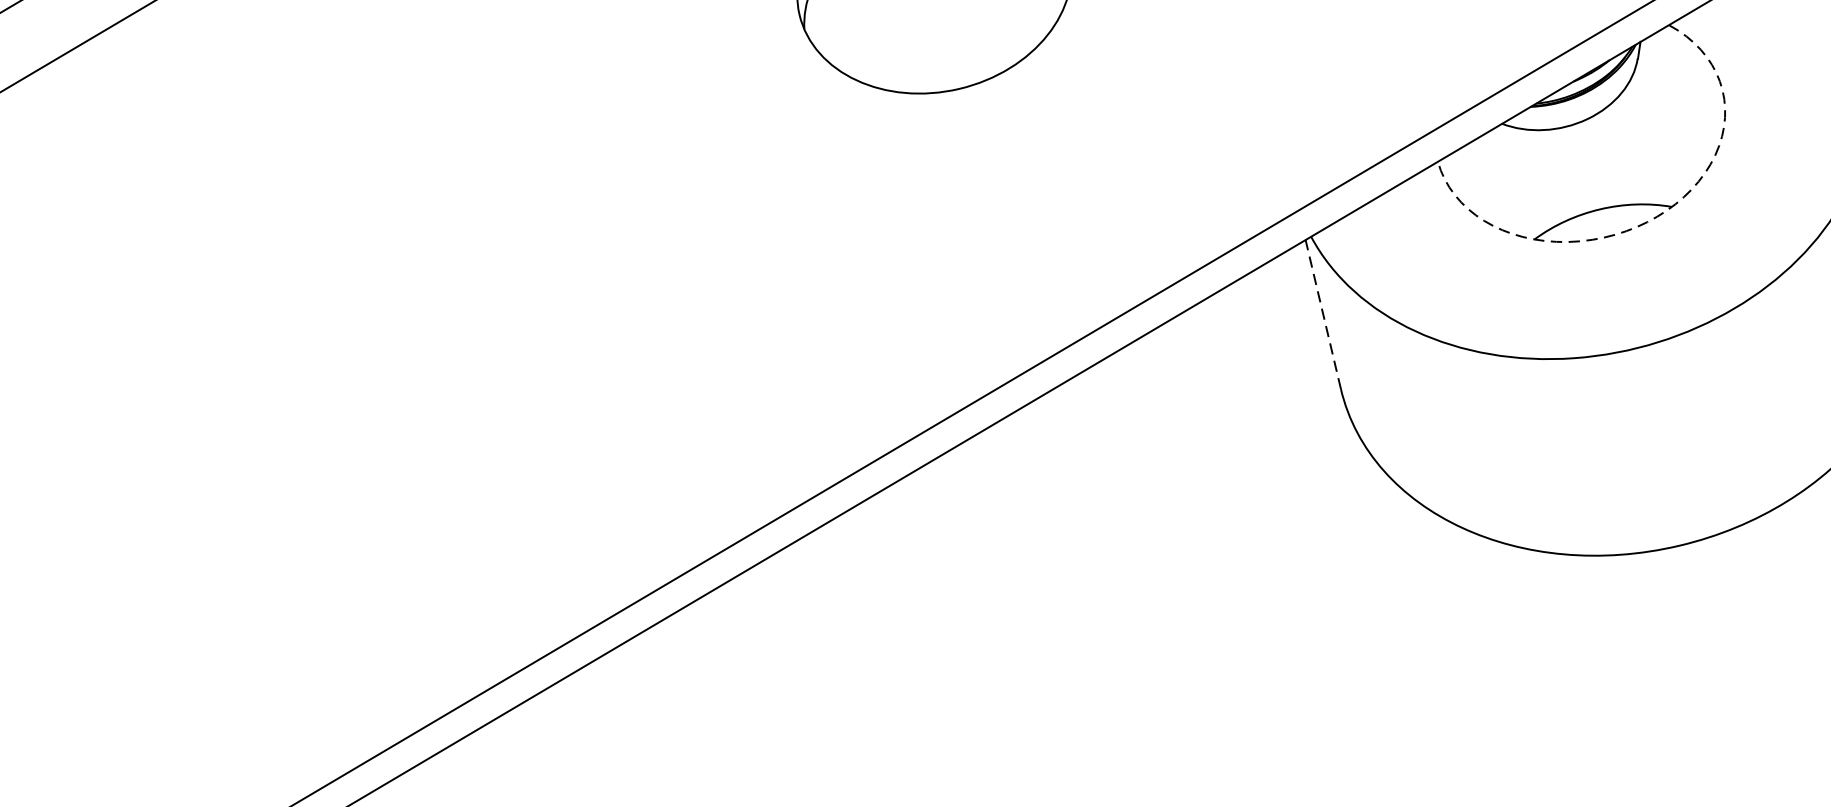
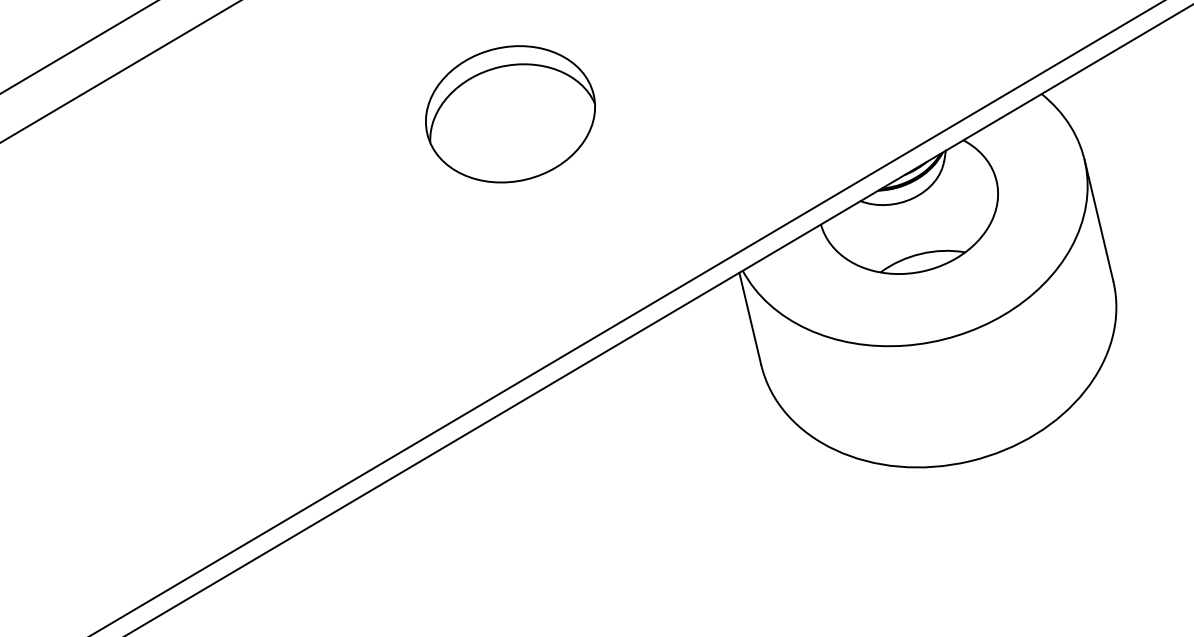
arc: (1647, 221) -> (950, 261), dashed -> solid
line: (1323, 314) -> (750, 318), dashed -> solid

